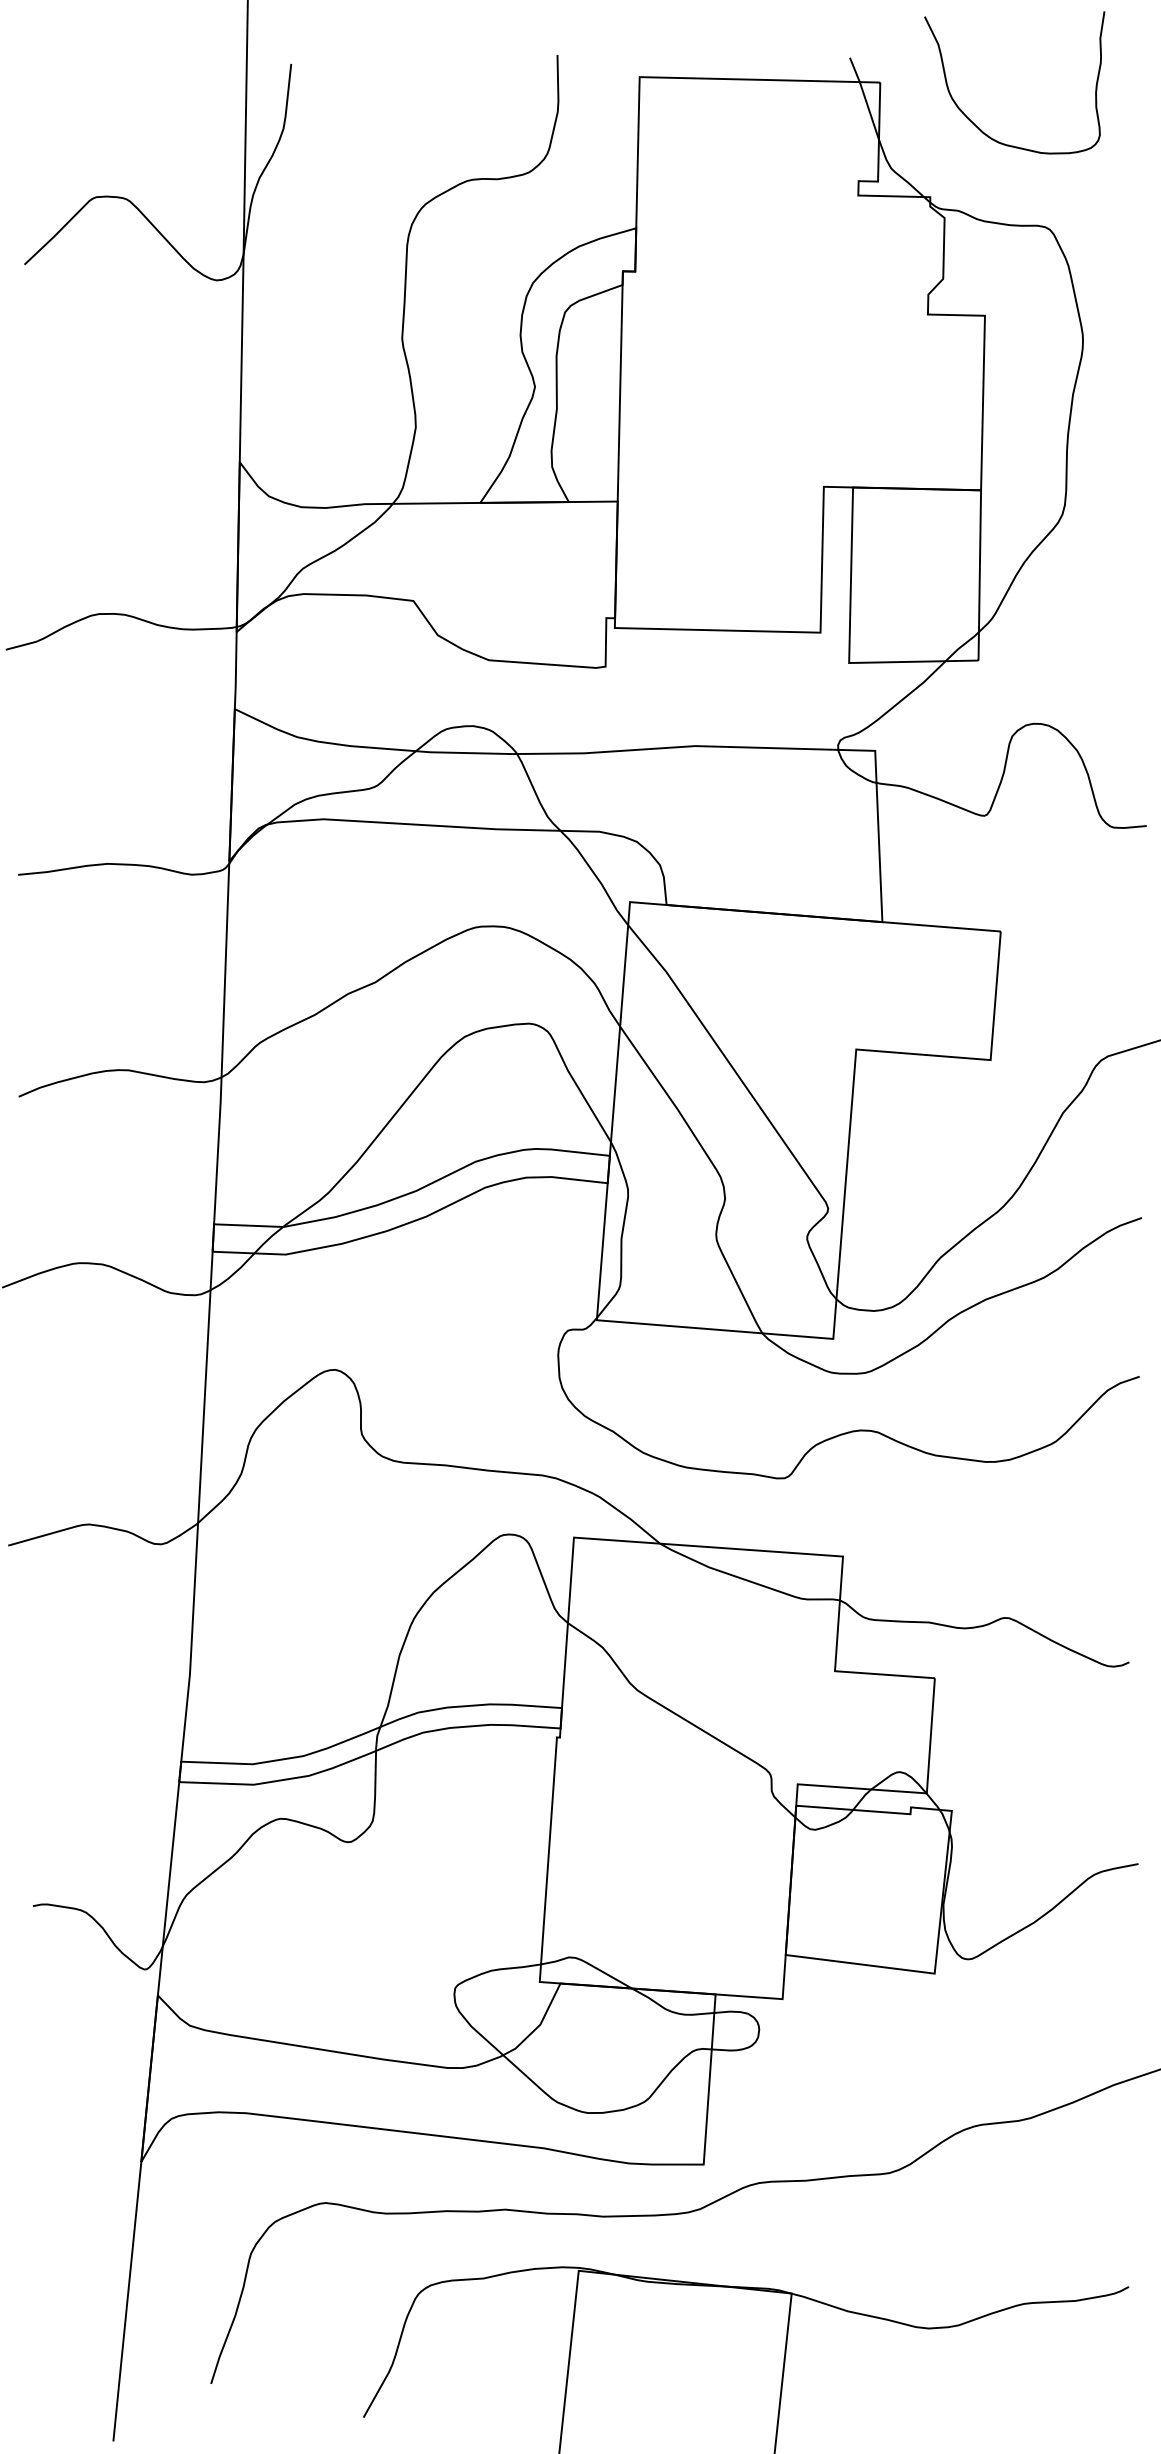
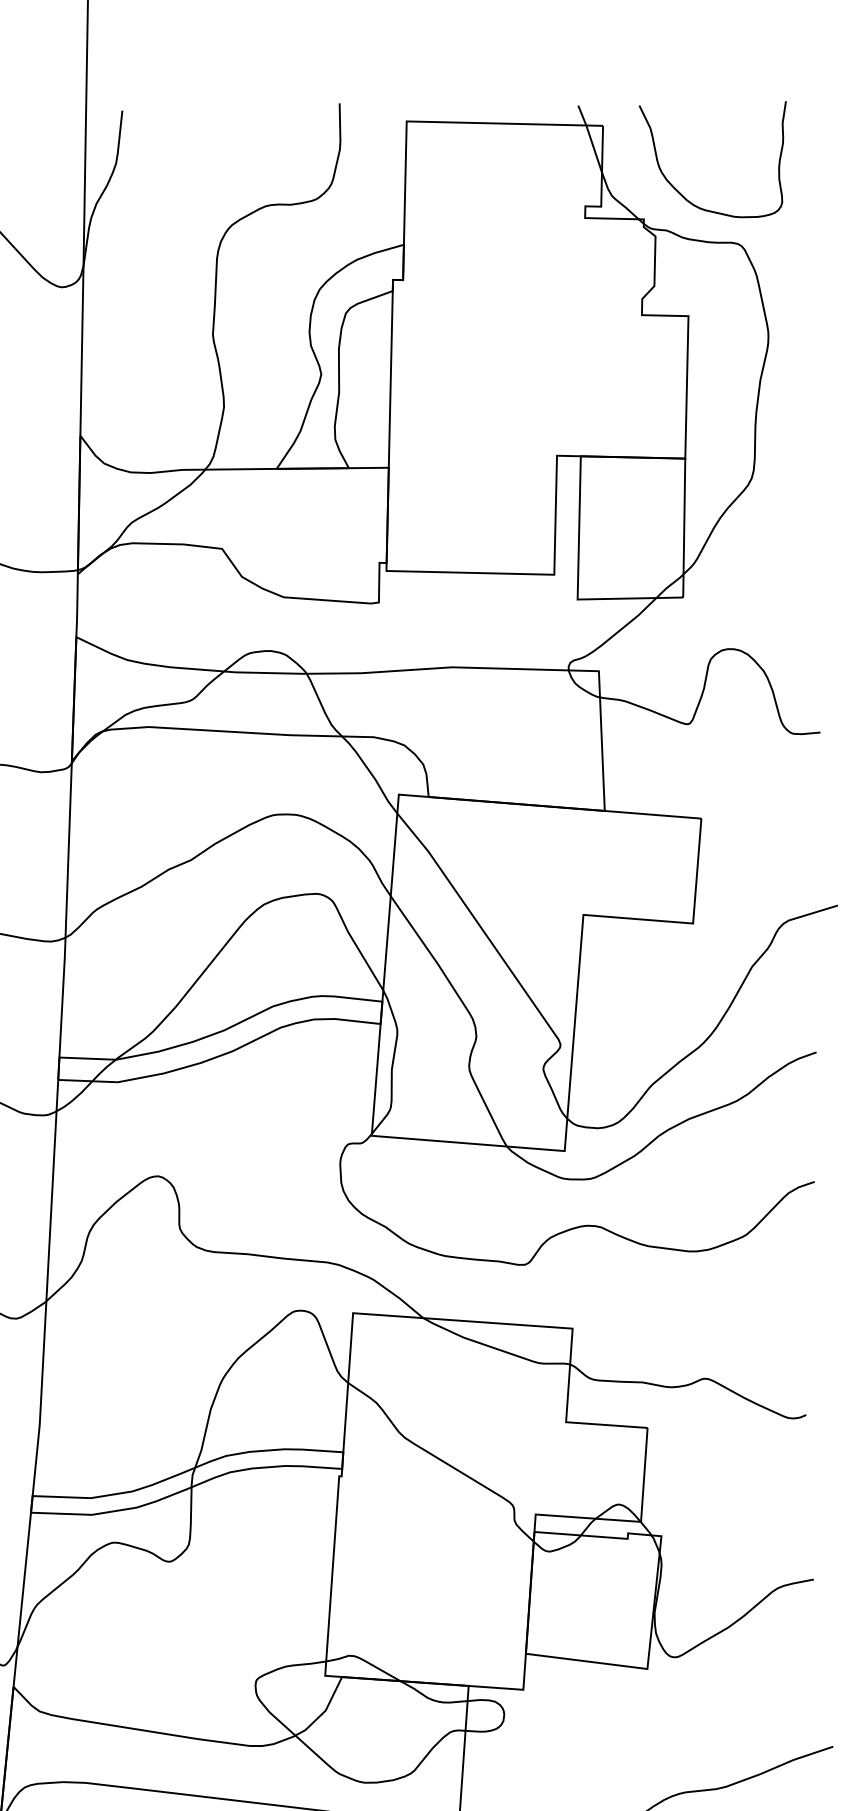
curve: (979, 127) -> (684, 196), moved

